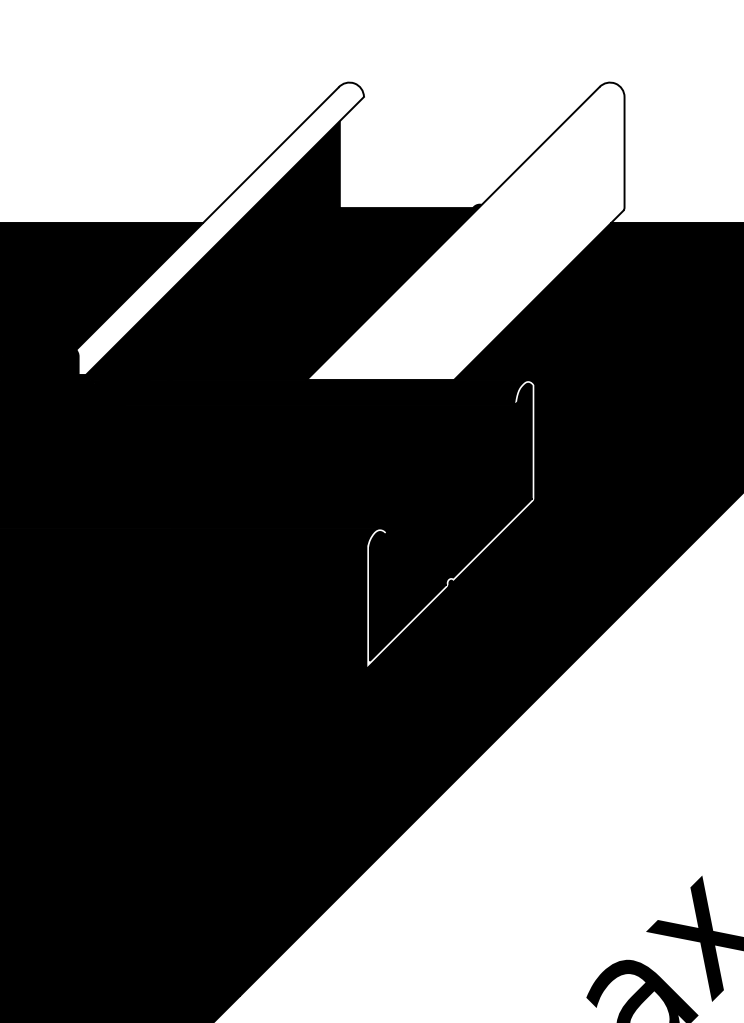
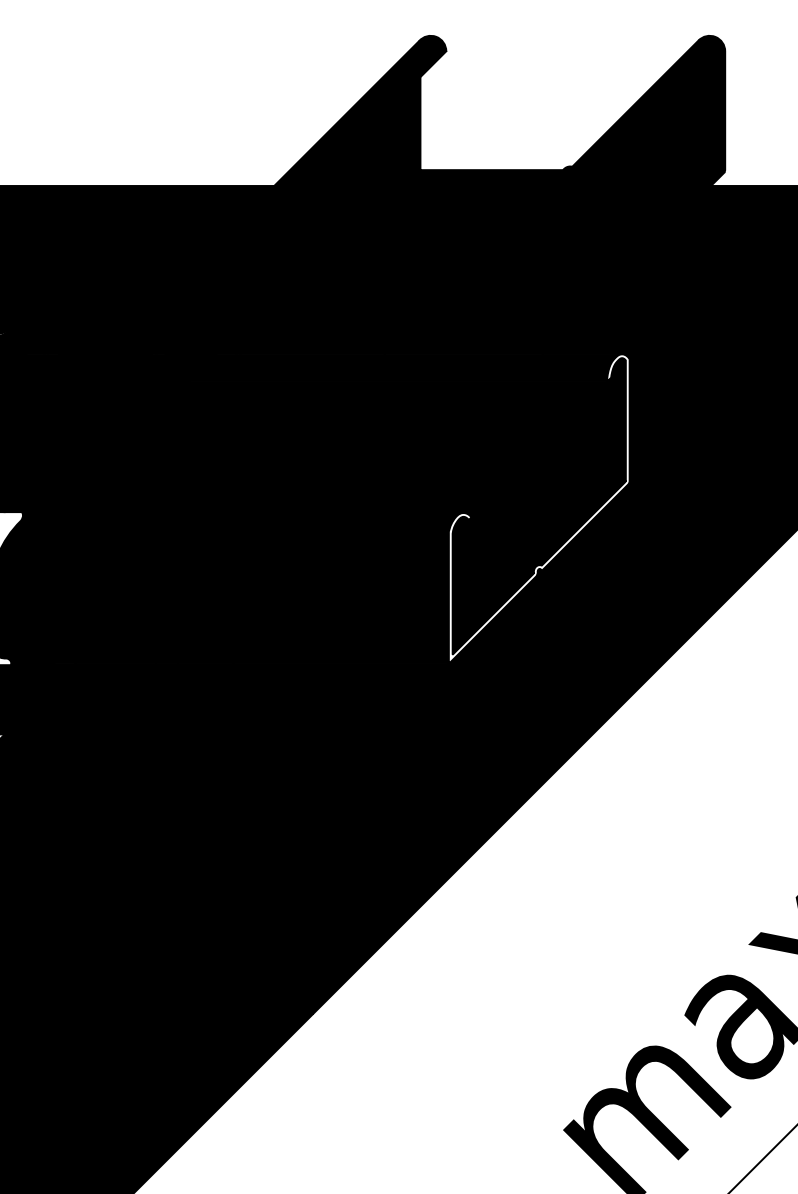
fill: (220, 228) -> (292, 192), added
fill: (465, 230) -> (554, 194), added

